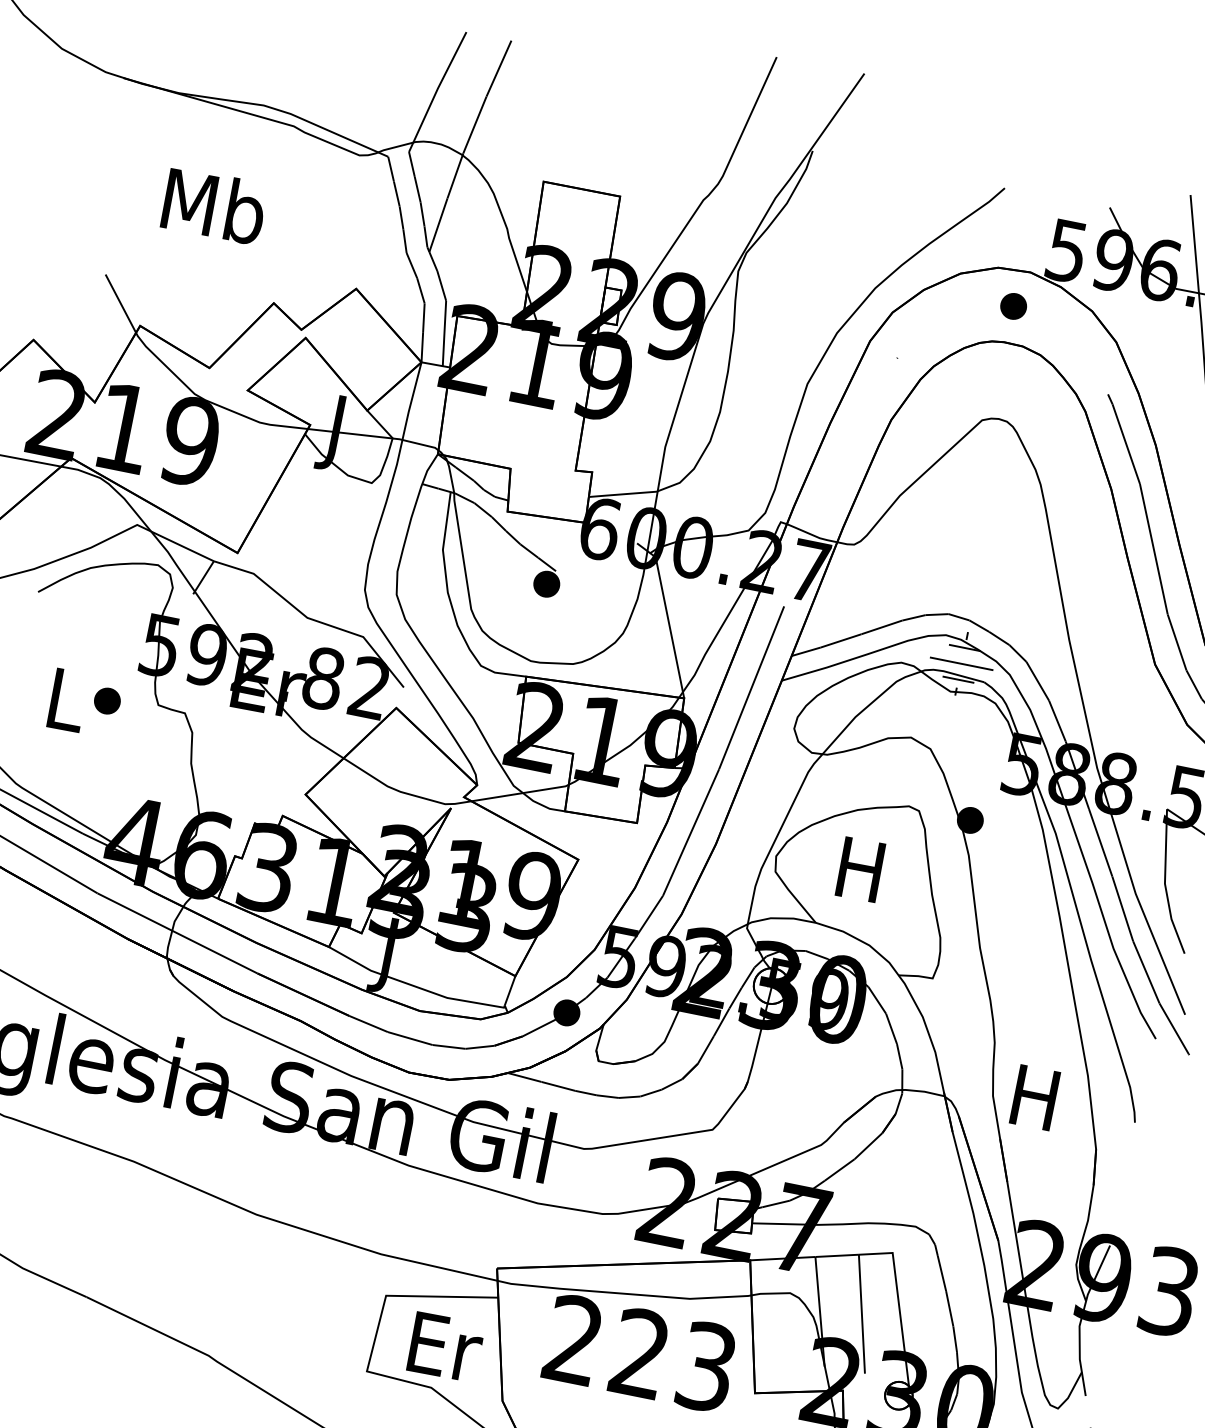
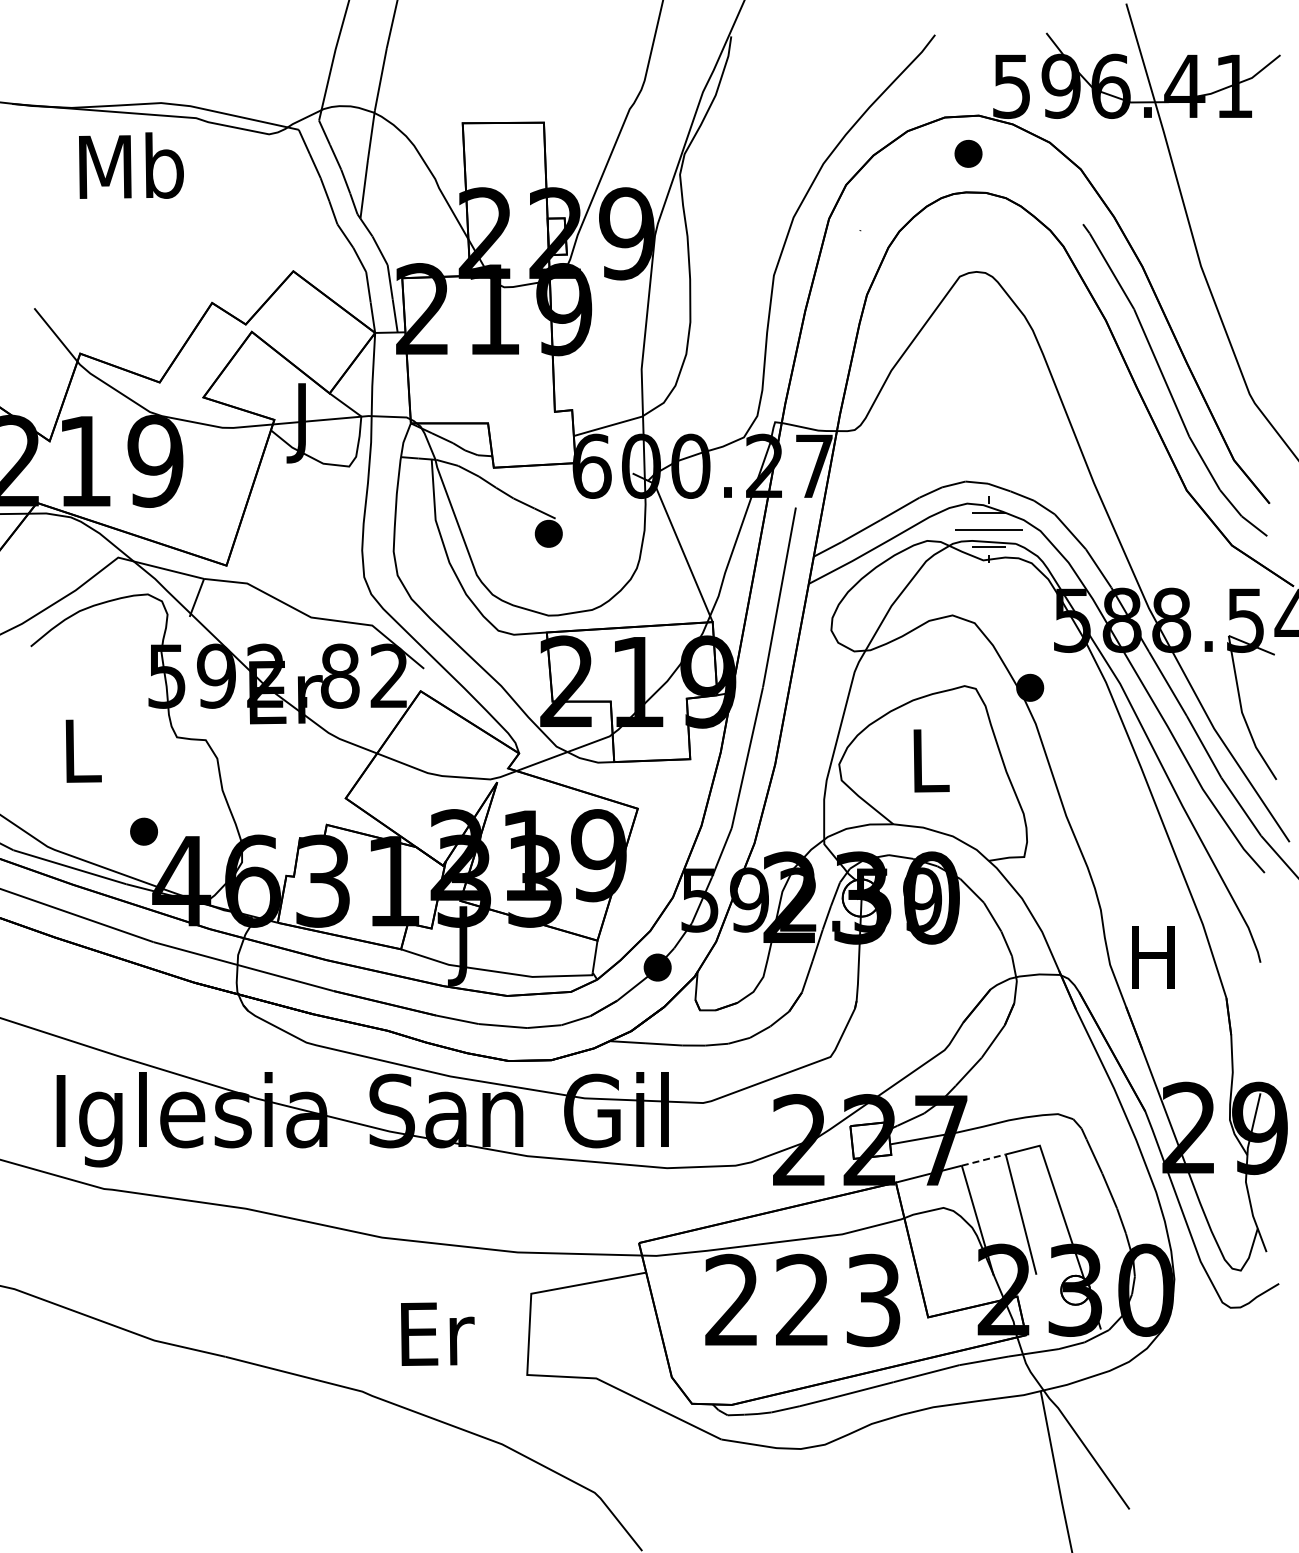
text: (214, 205) -> (131, 165), moved
part: (106, 700) -> (143, 831), moved
text: (860, 869) -> (928, 760), H -> L
line: (836, 1256) -> (983, 1160), solid -> dashed
text: (445, 1346) -> (437, 1333), moved

